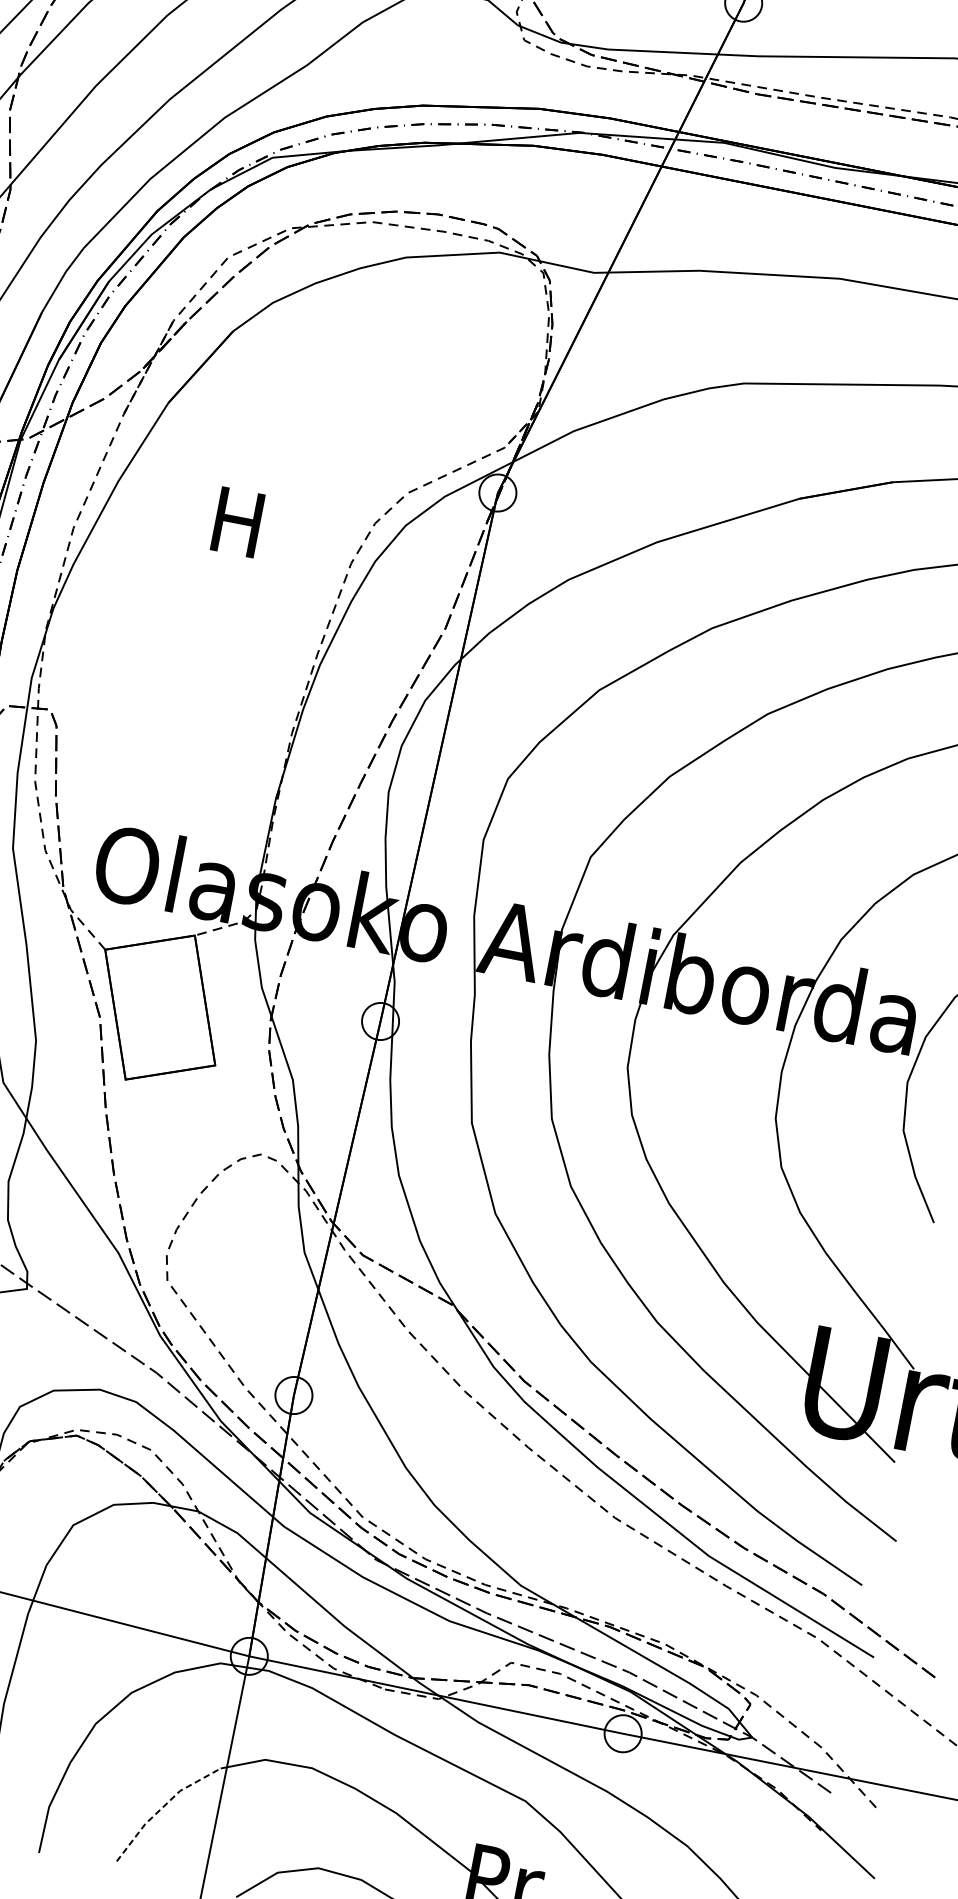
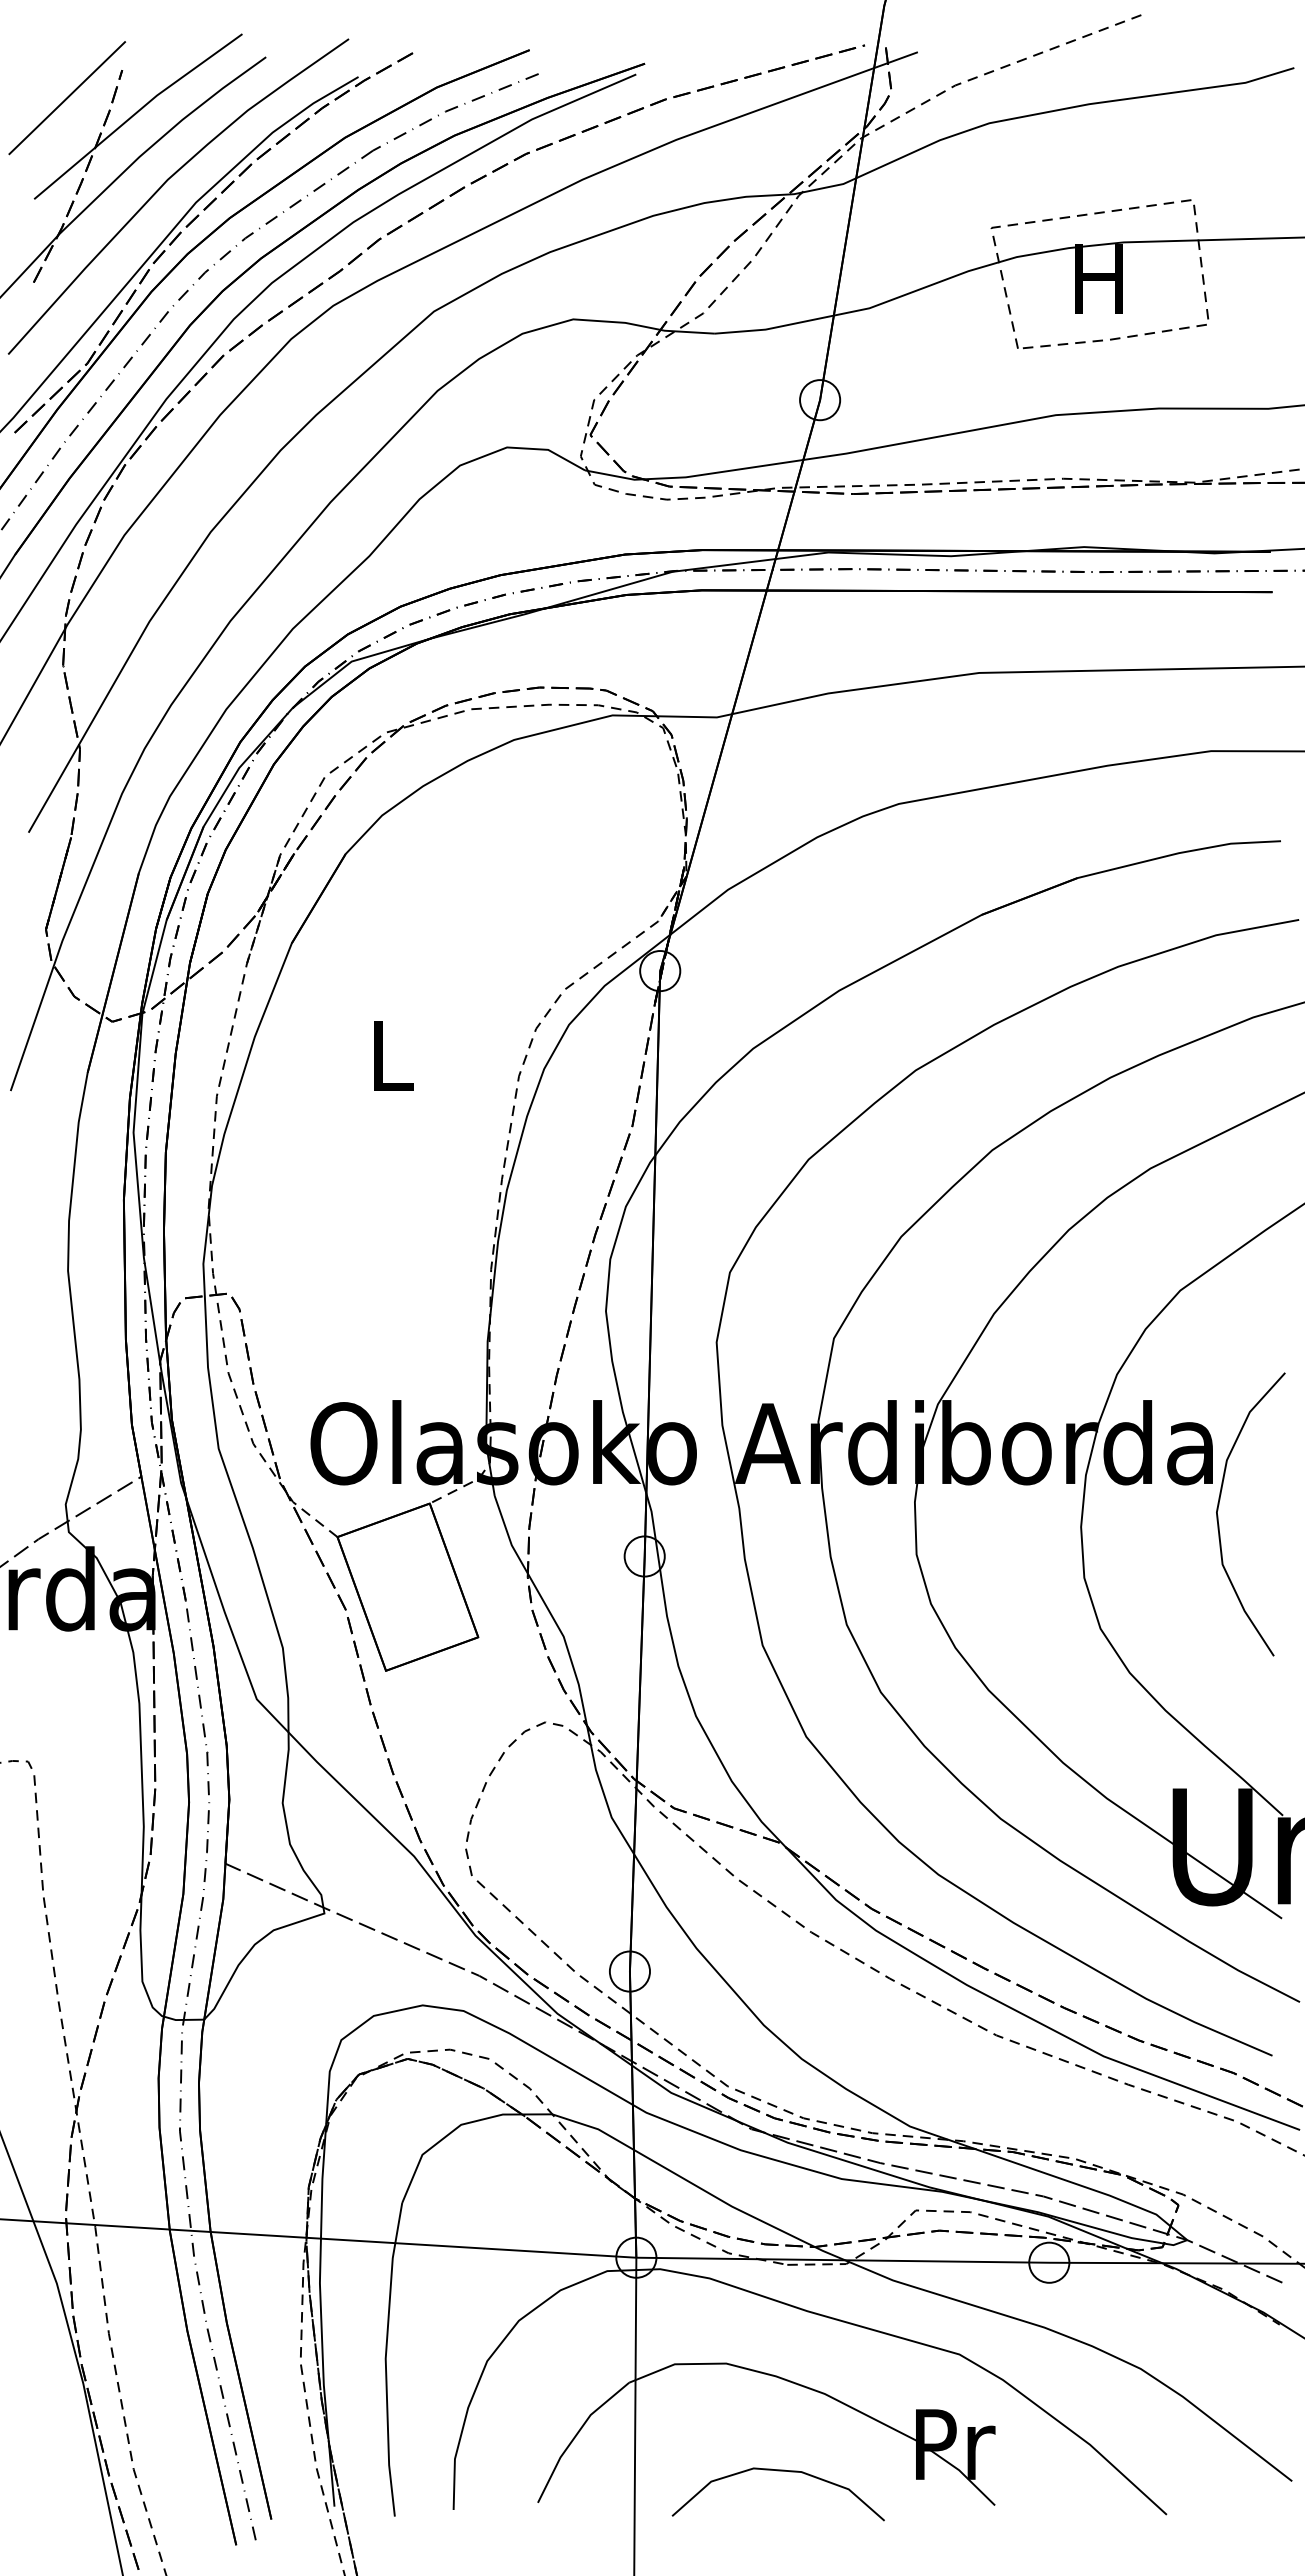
text: (237, 521) -> (389, 1055), H -> L
line: (162, 1806) -> (575, 2435), dashed -> solid

